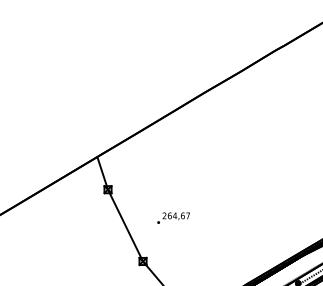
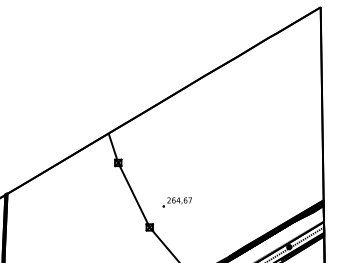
text: (172, 218) -> (176, 202), moved

